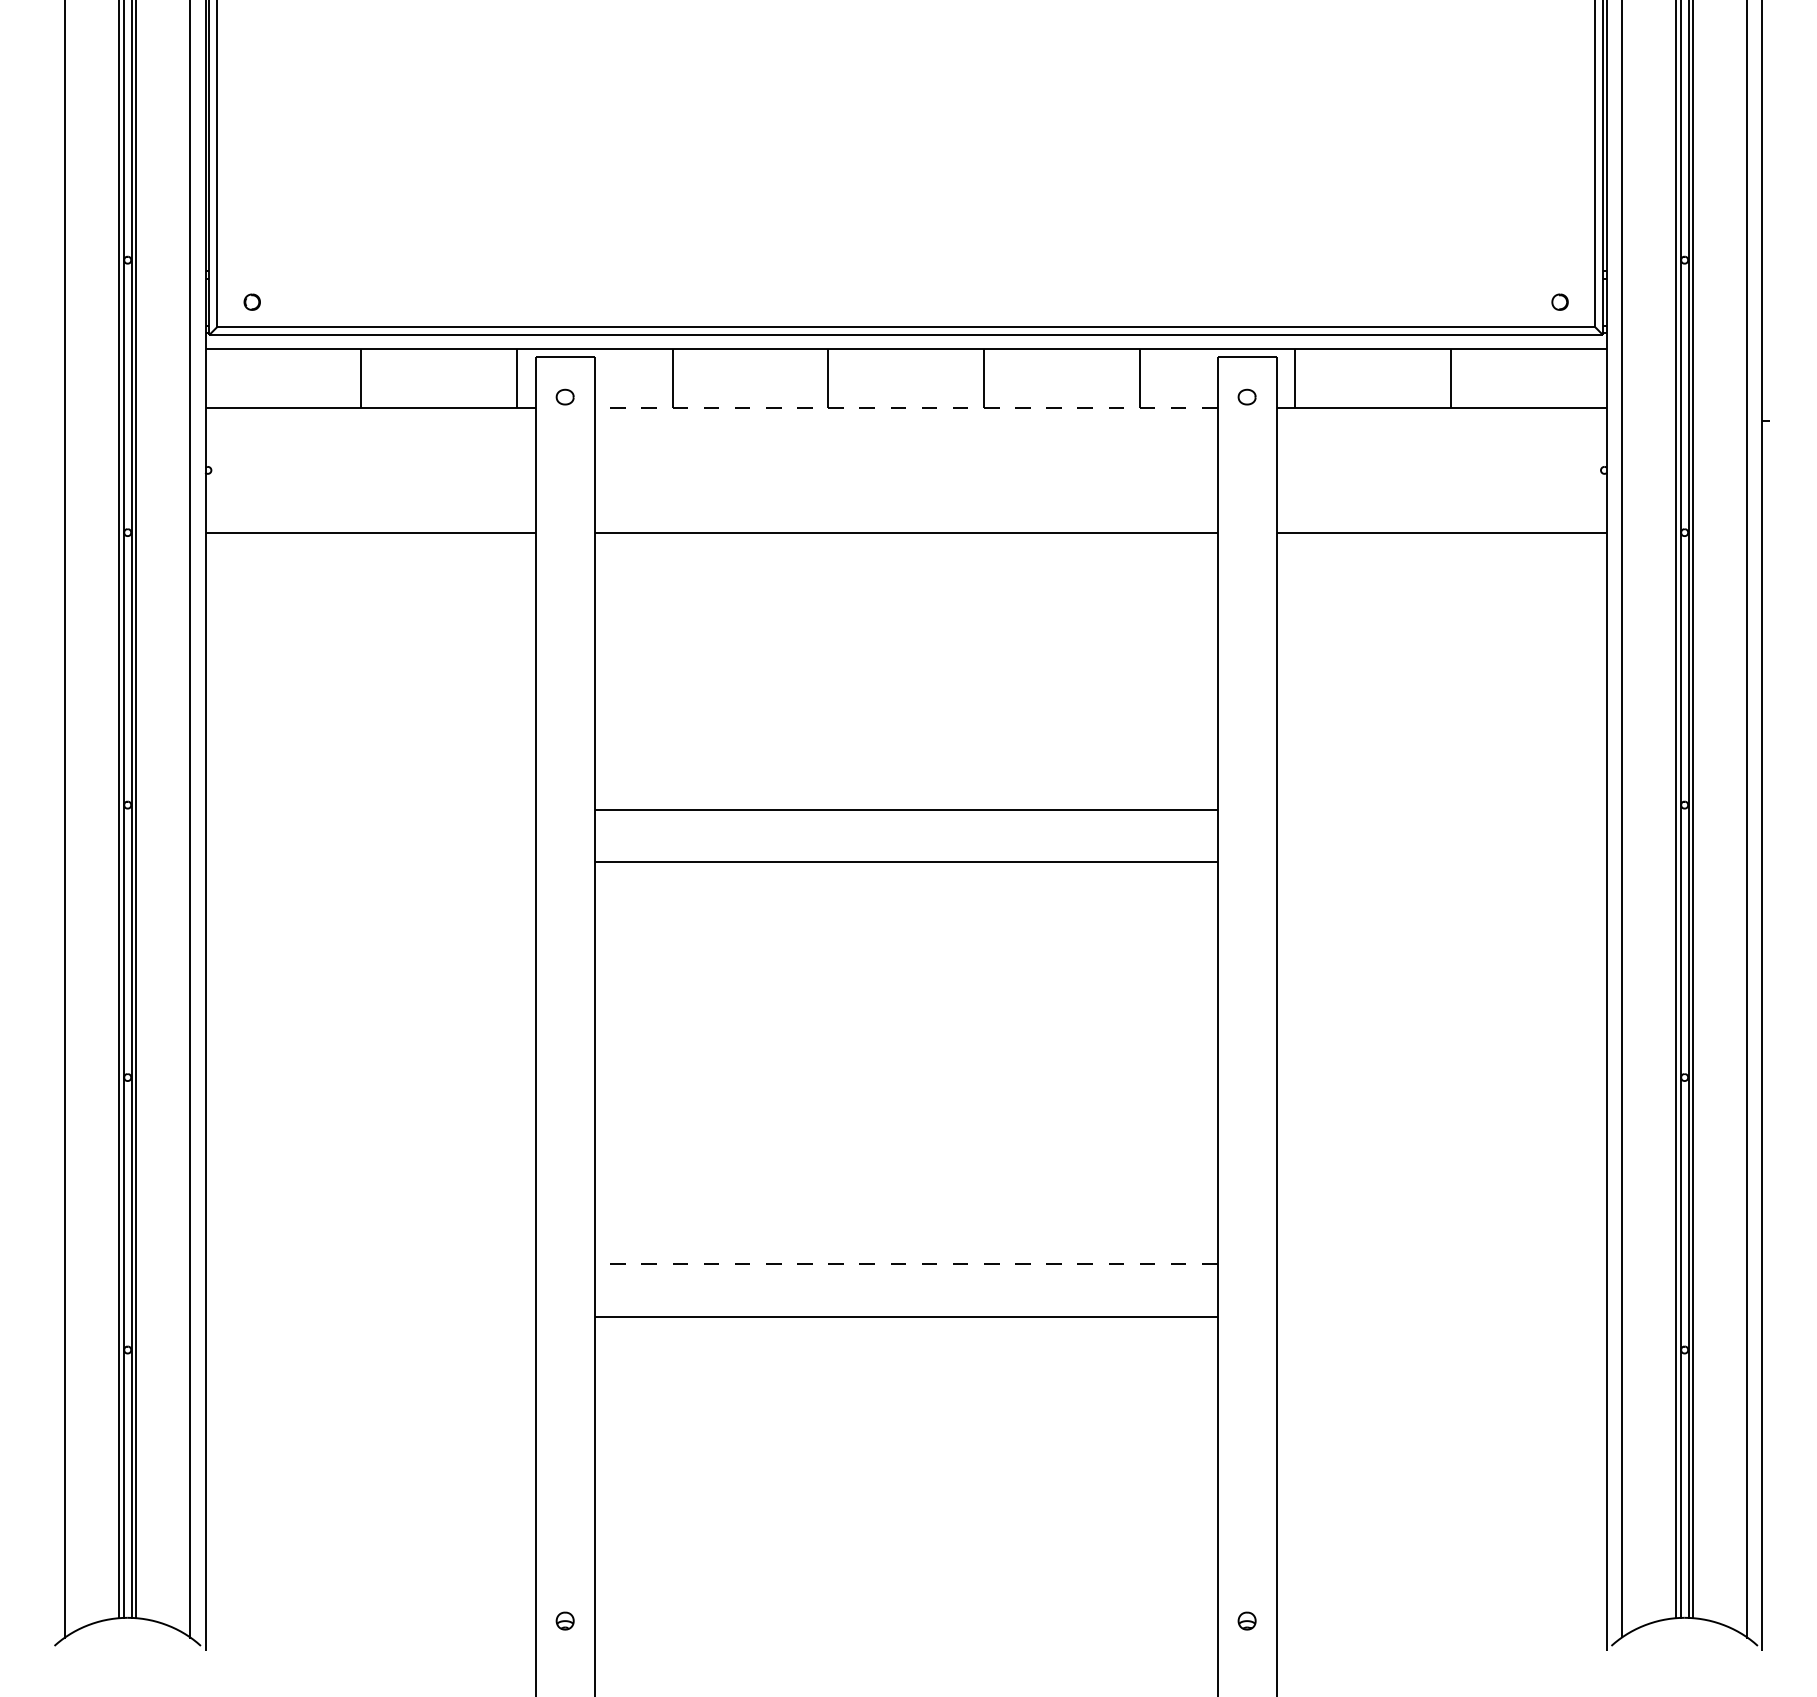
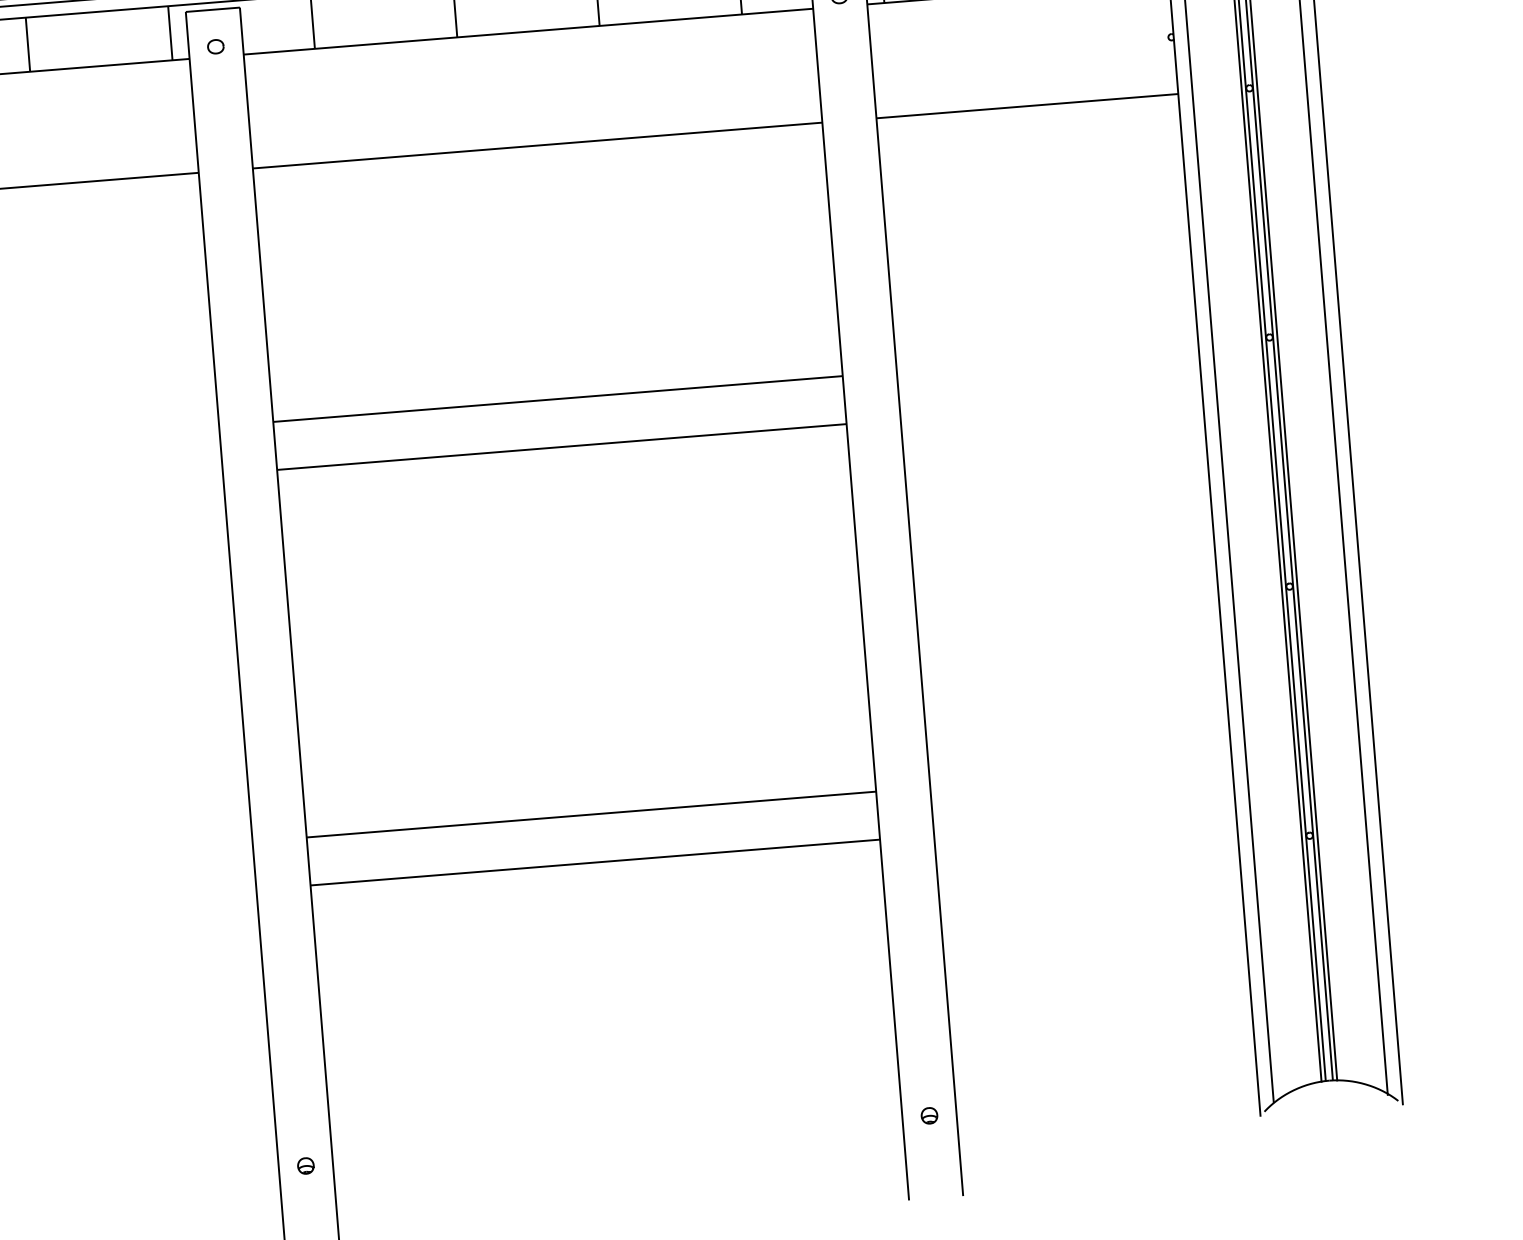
line: (905, 408) -> (527, 32), dashed -> solid
line: (905, 1264) -> (590, 814), dashed -> solid

